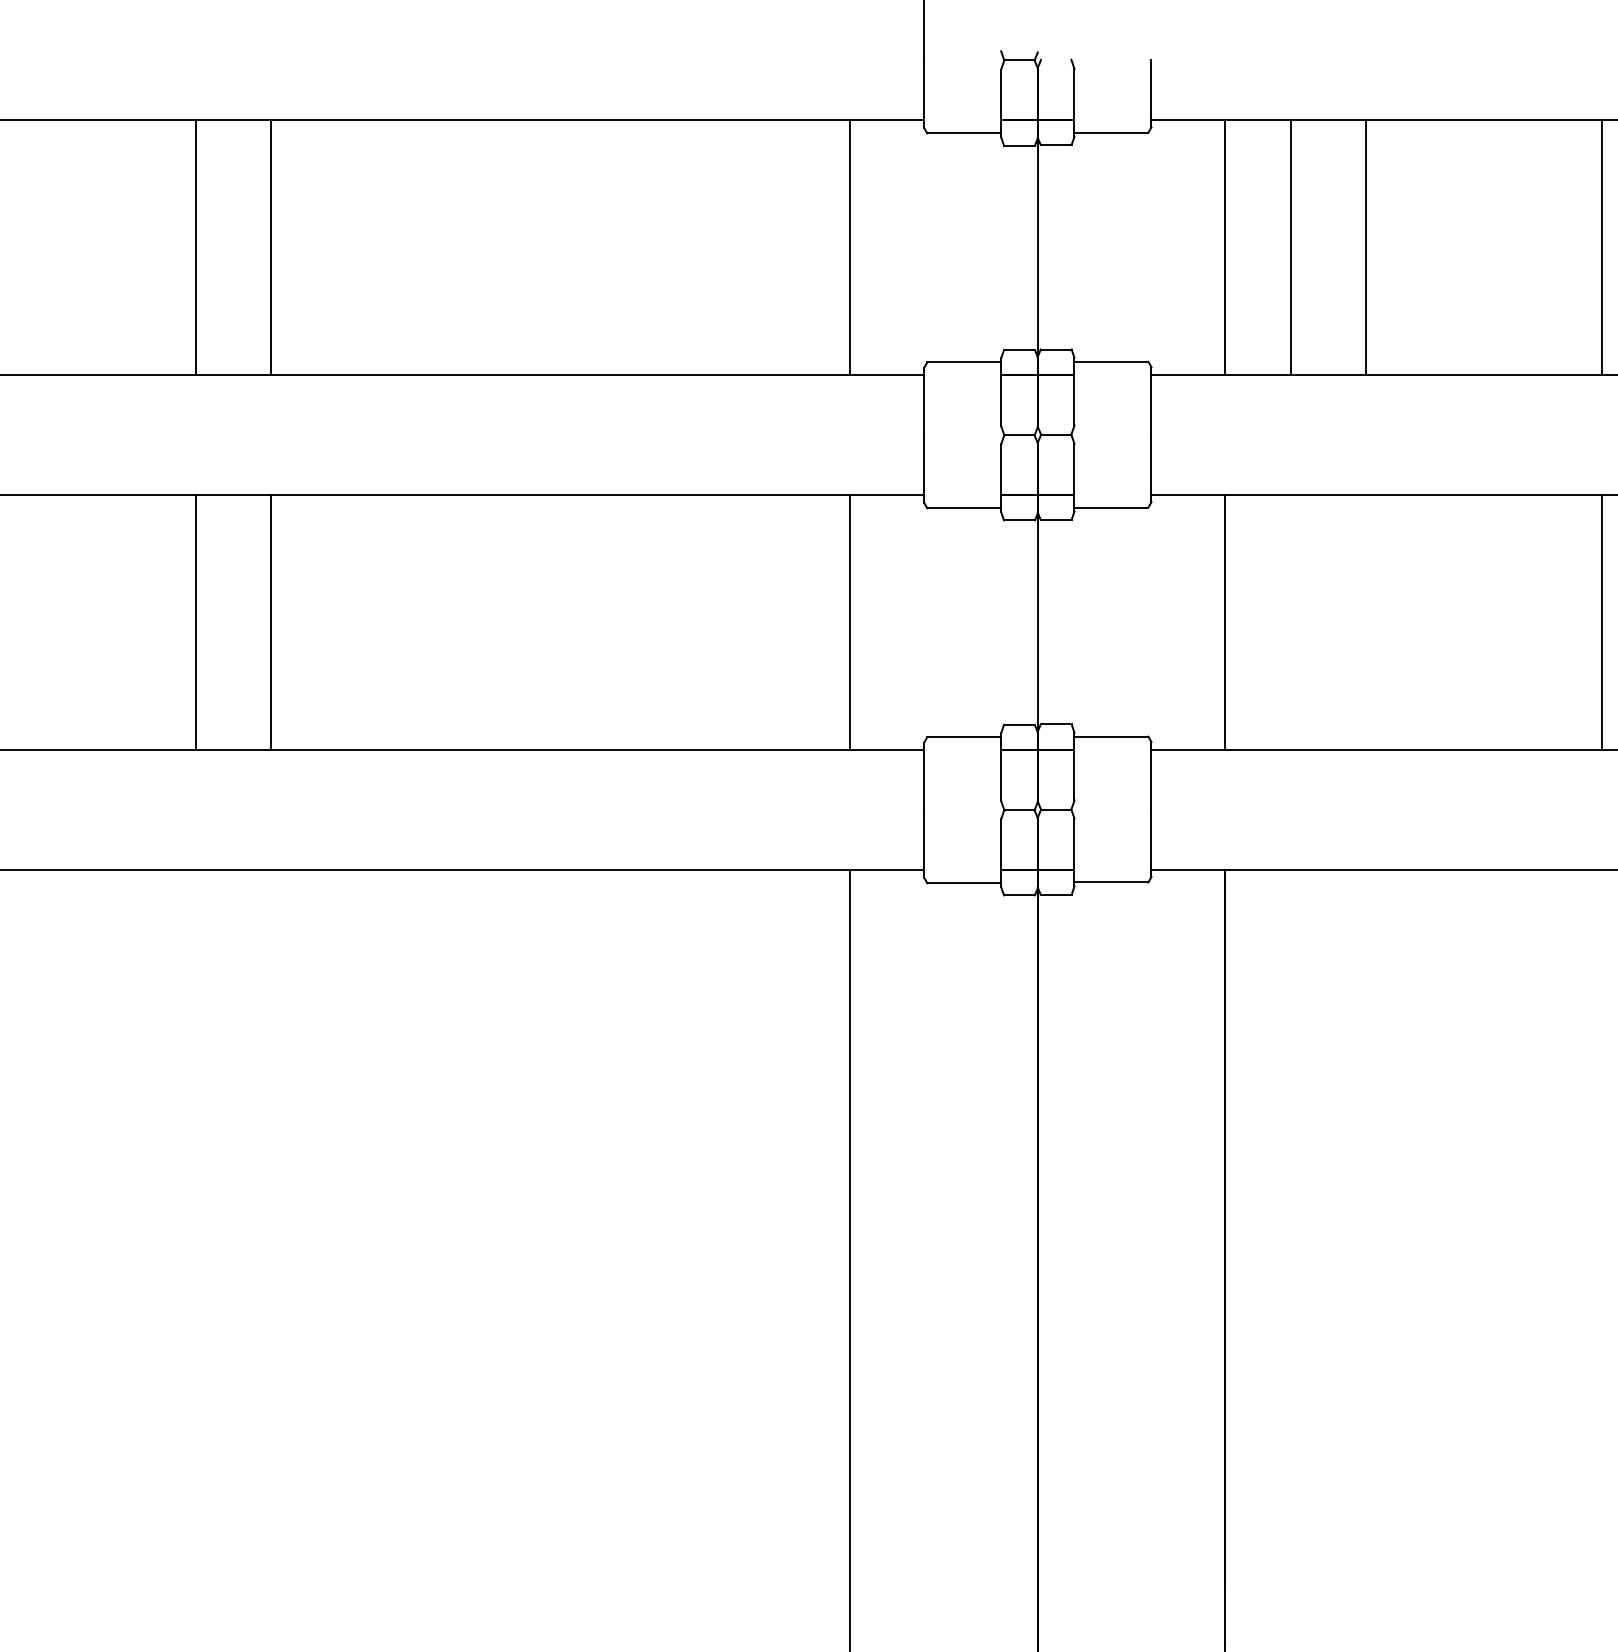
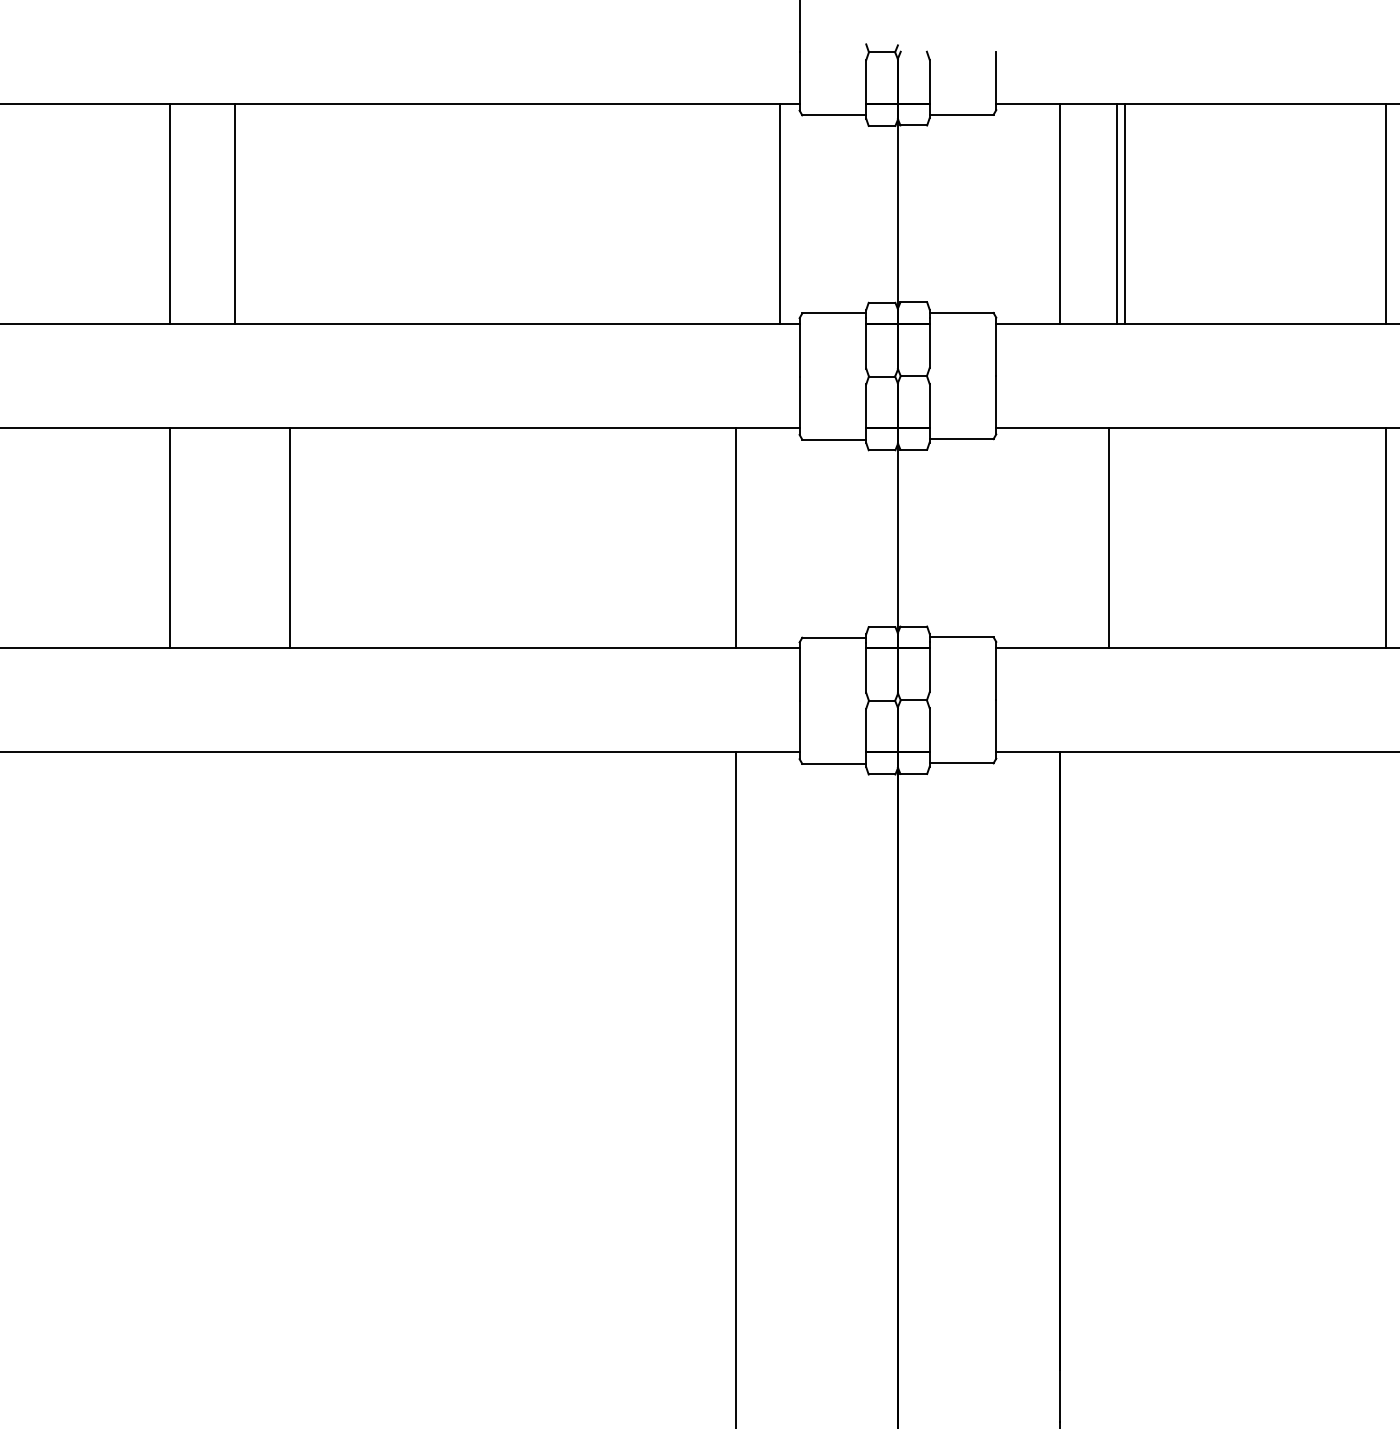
line: (850, 246) -> (780, 213), moved
line: (1365, 246) -> (1125, 213), moved
line: (271, 621) -> (290, 537), moved
line: (1225, 621) -> (1109, 537), moved

